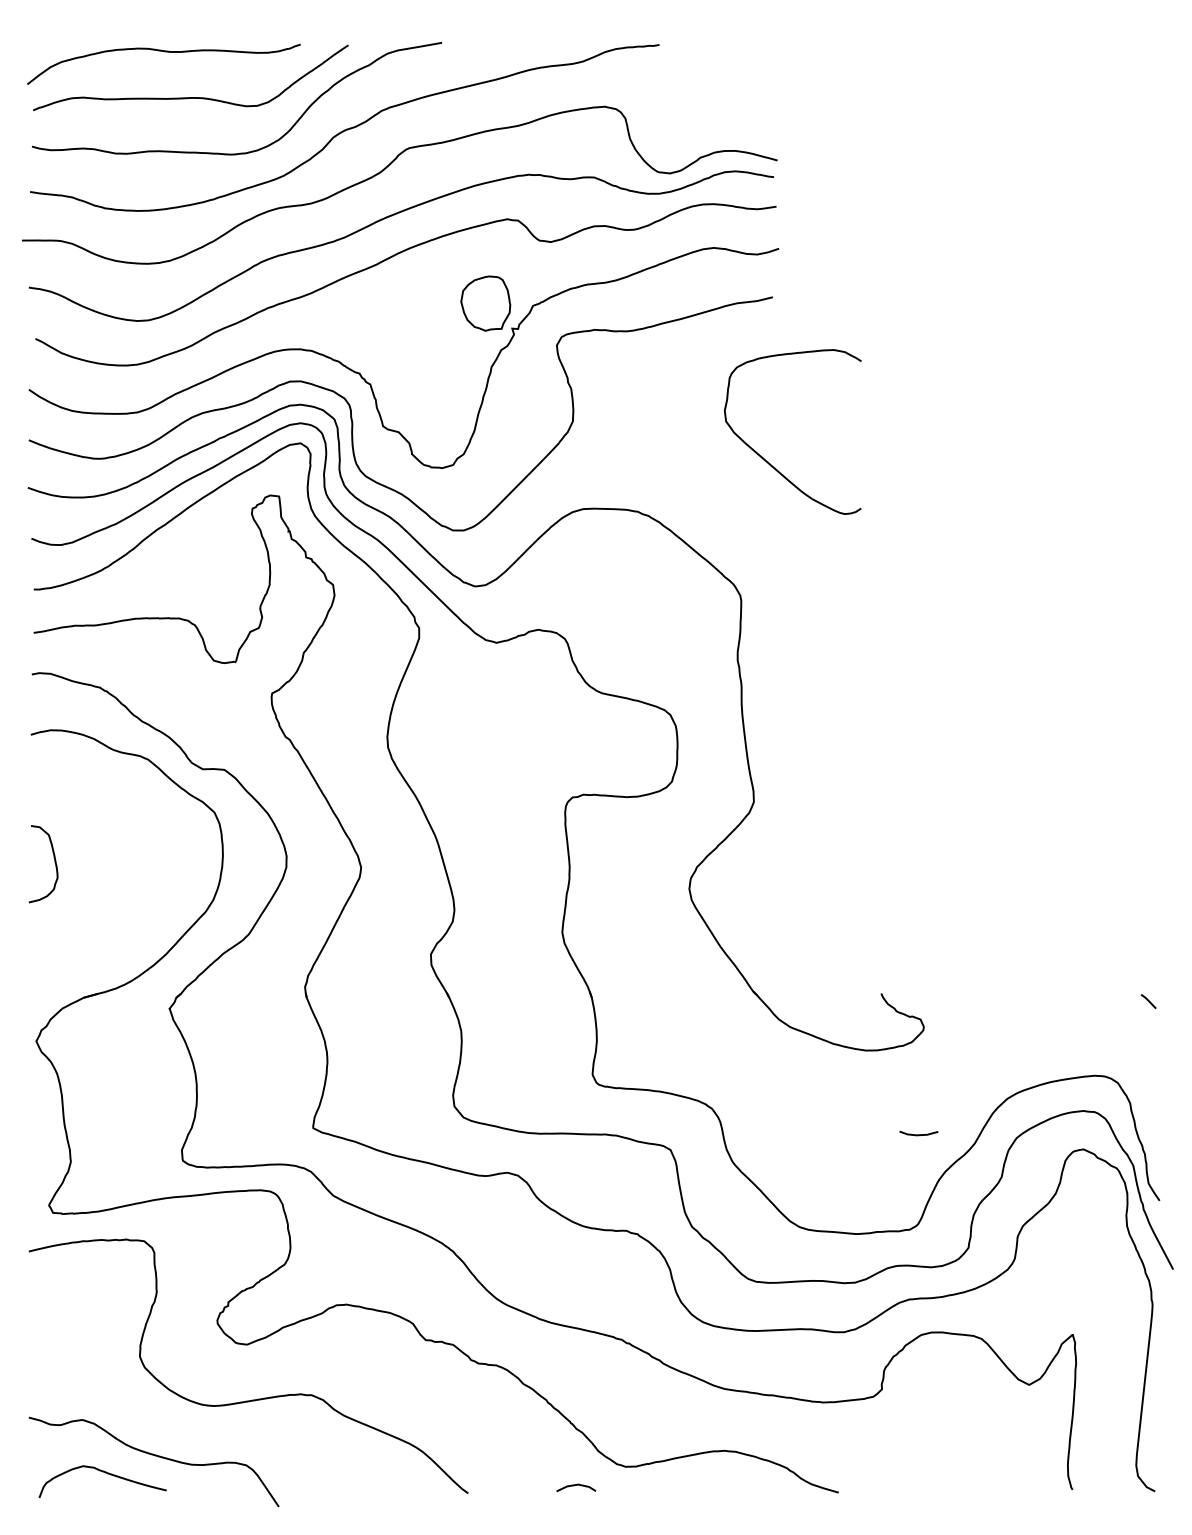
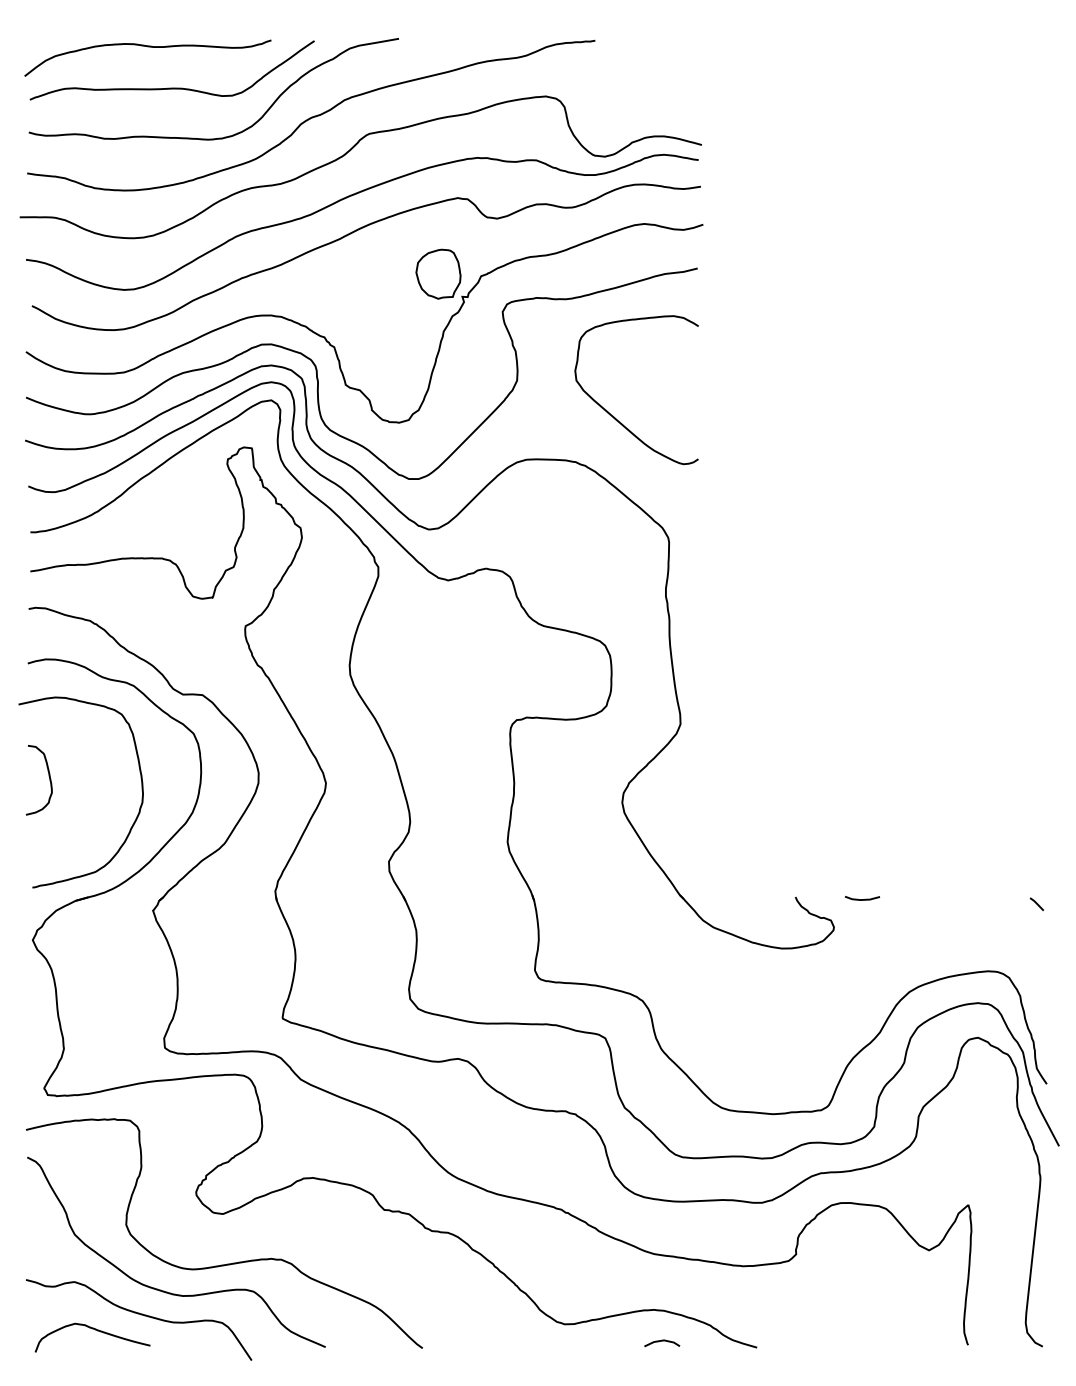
curve: (767, 460) -> (613, 415), moved
curve: (149, 908) -> (134, 820), added
curve: (918, 1134) -> (862, 899), moved
curve: (182, 1429) -> (164, 1290), added
curve: (576, 1485) -> (662, 1341), moved

